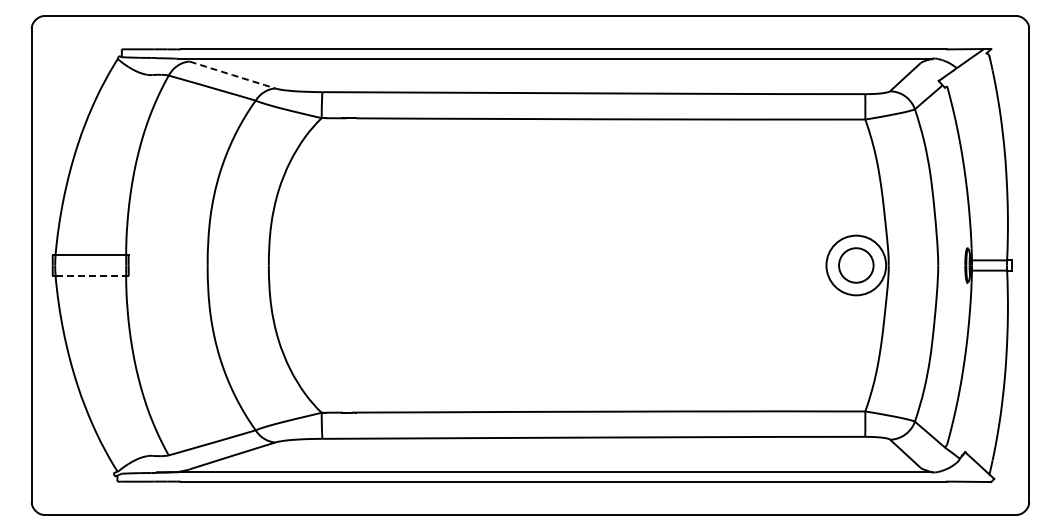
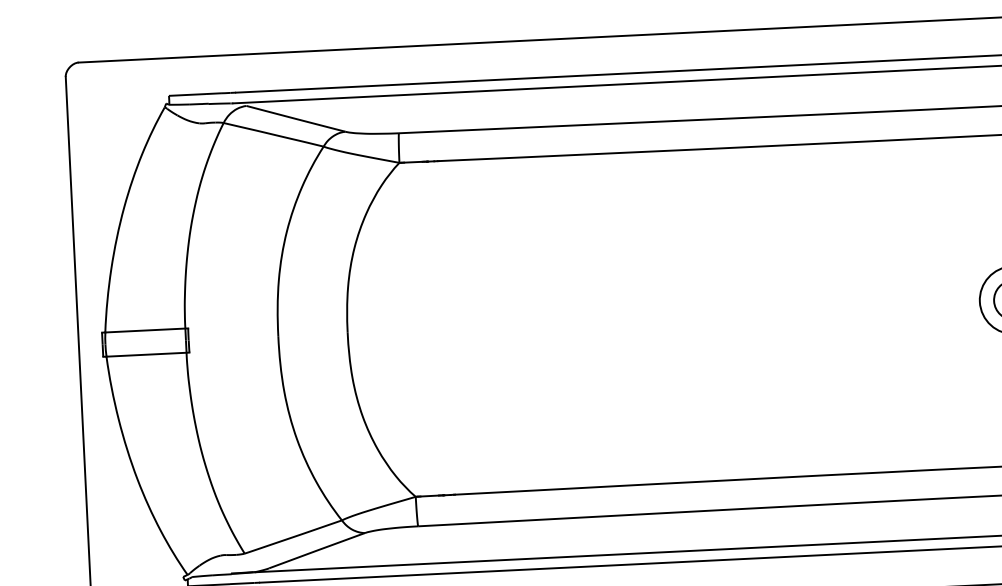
arc: (232, 75) -> (295, 119), dashed -> solid
line: (92, 276) -> (148, 355), dashed -> solid

